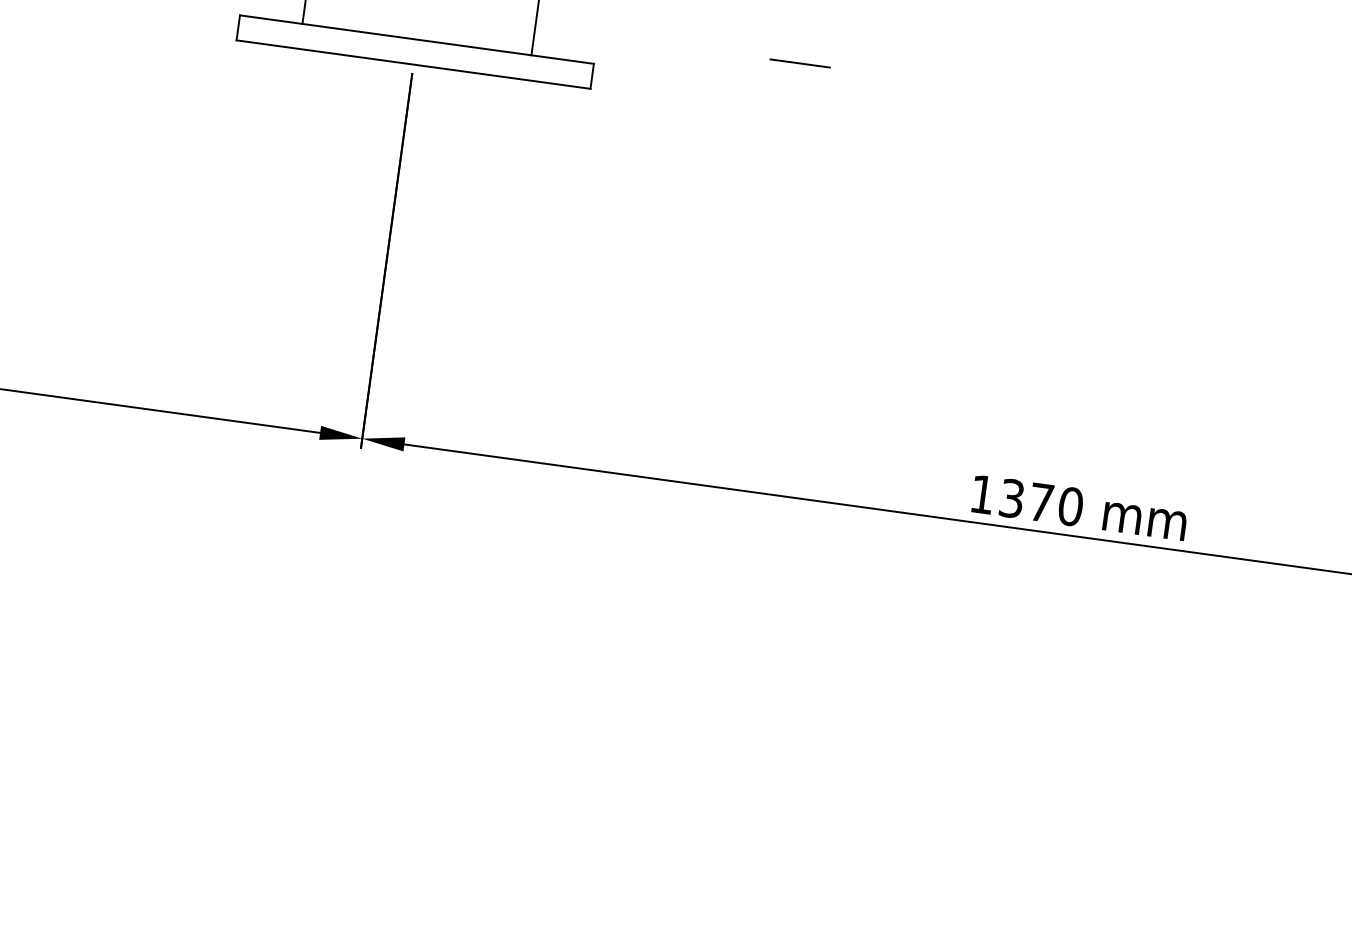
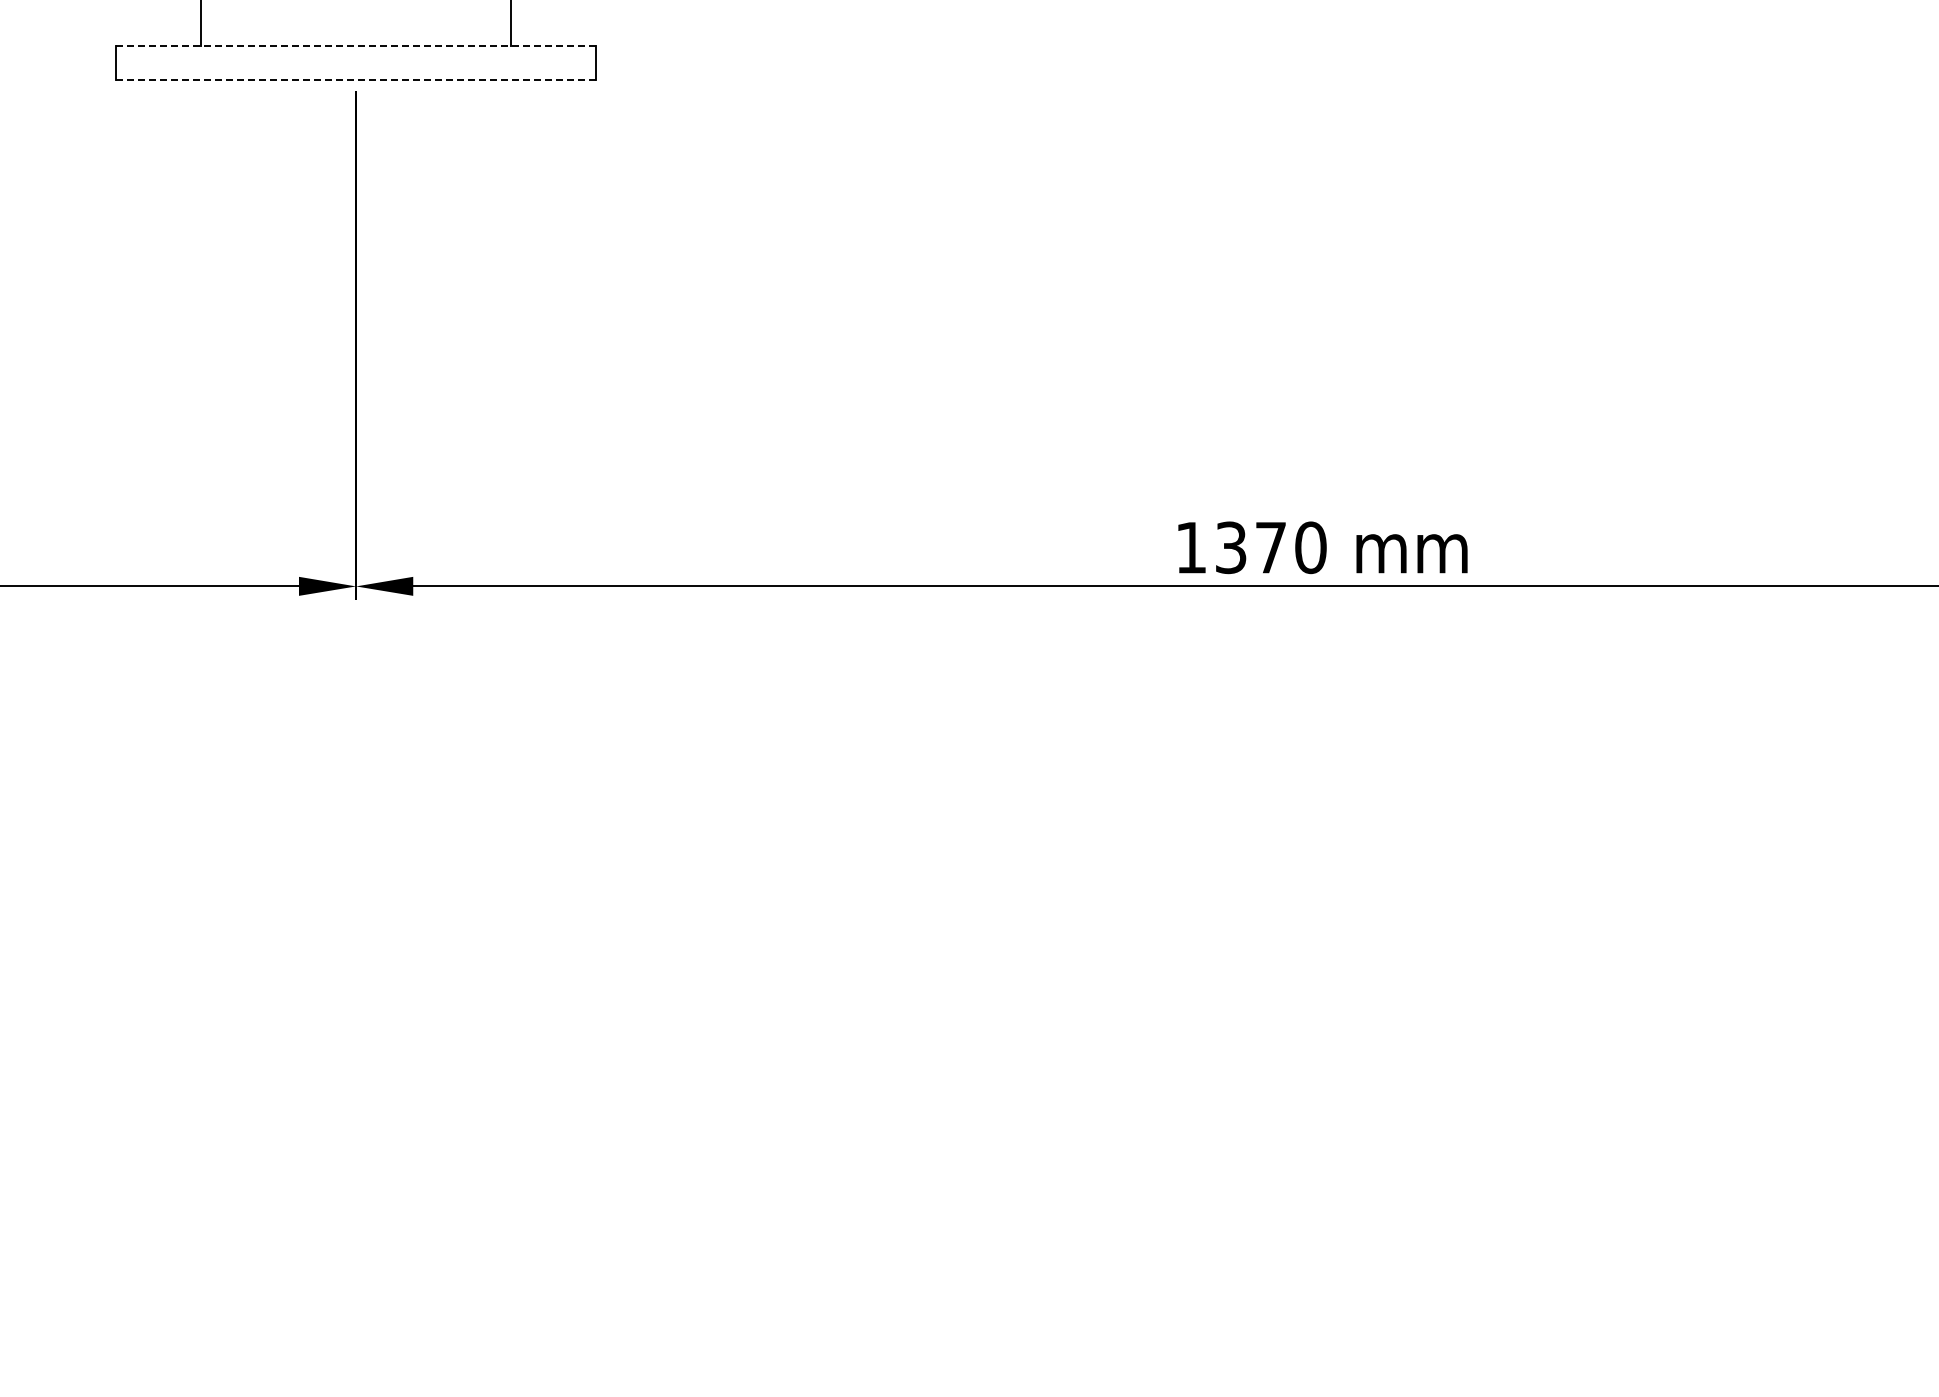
line: (417, 39) -> (356, 45), solid -> dashed
line: (799, 63) -> (869, 7), removed
line: (413, 64) -> (356, 79), solid -> dashed

